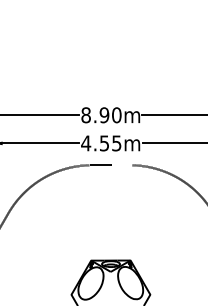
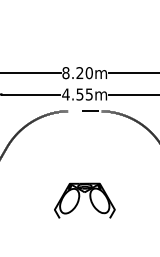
text: (103, 115) -> (79, 73), 8.90m -> 8.20m

